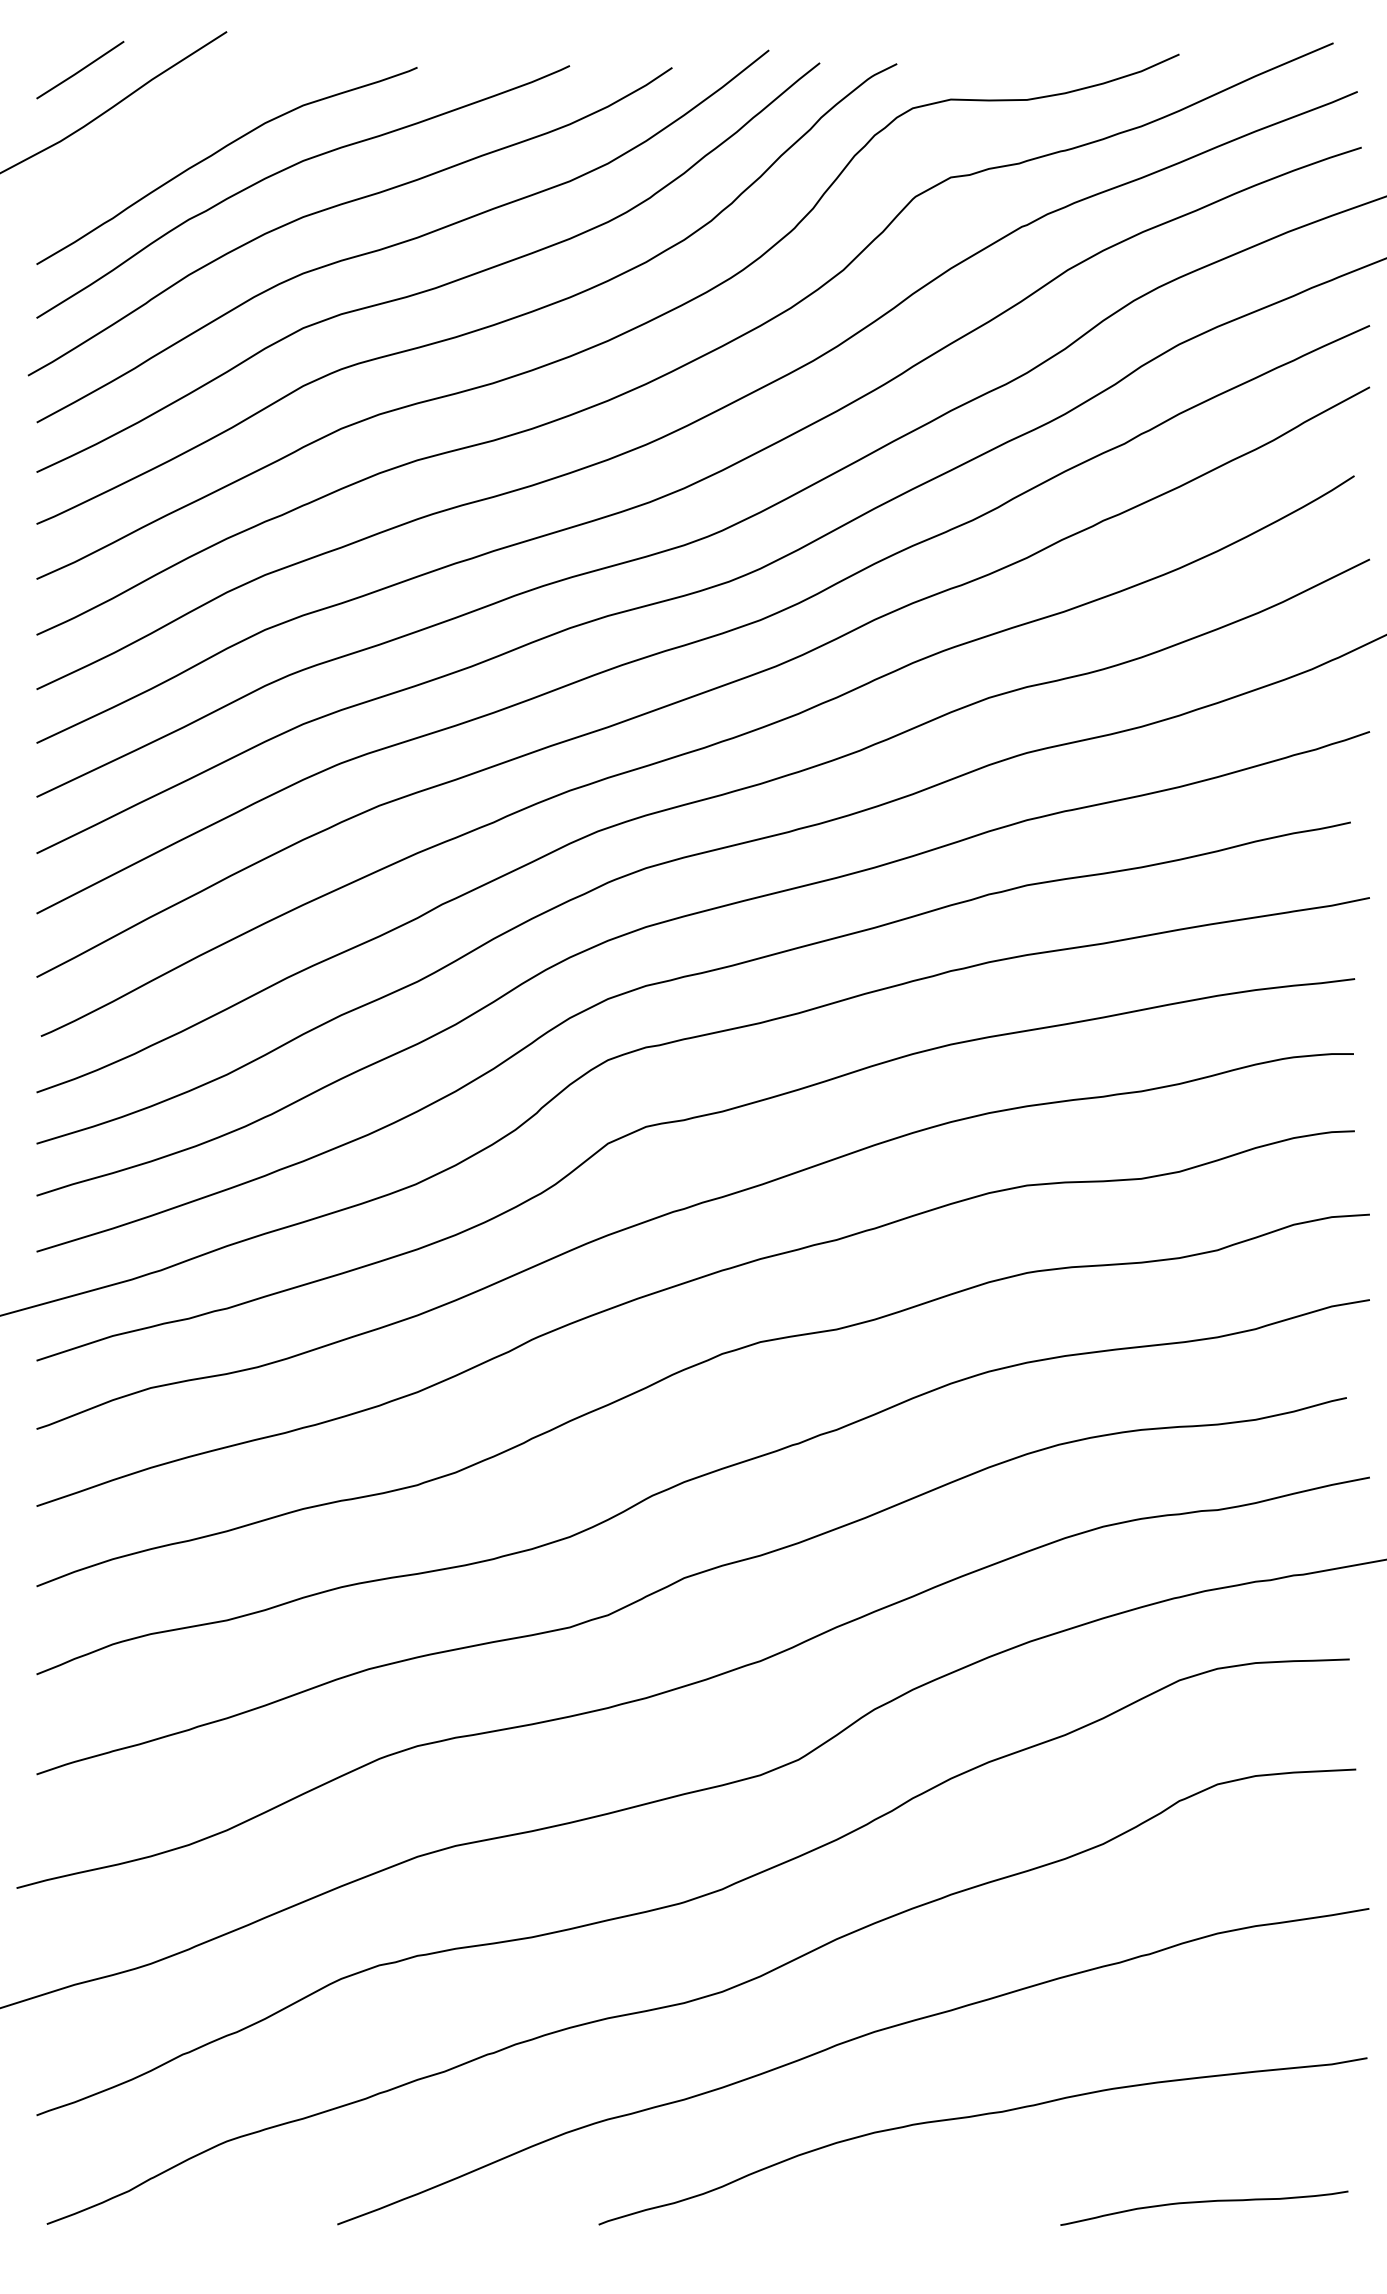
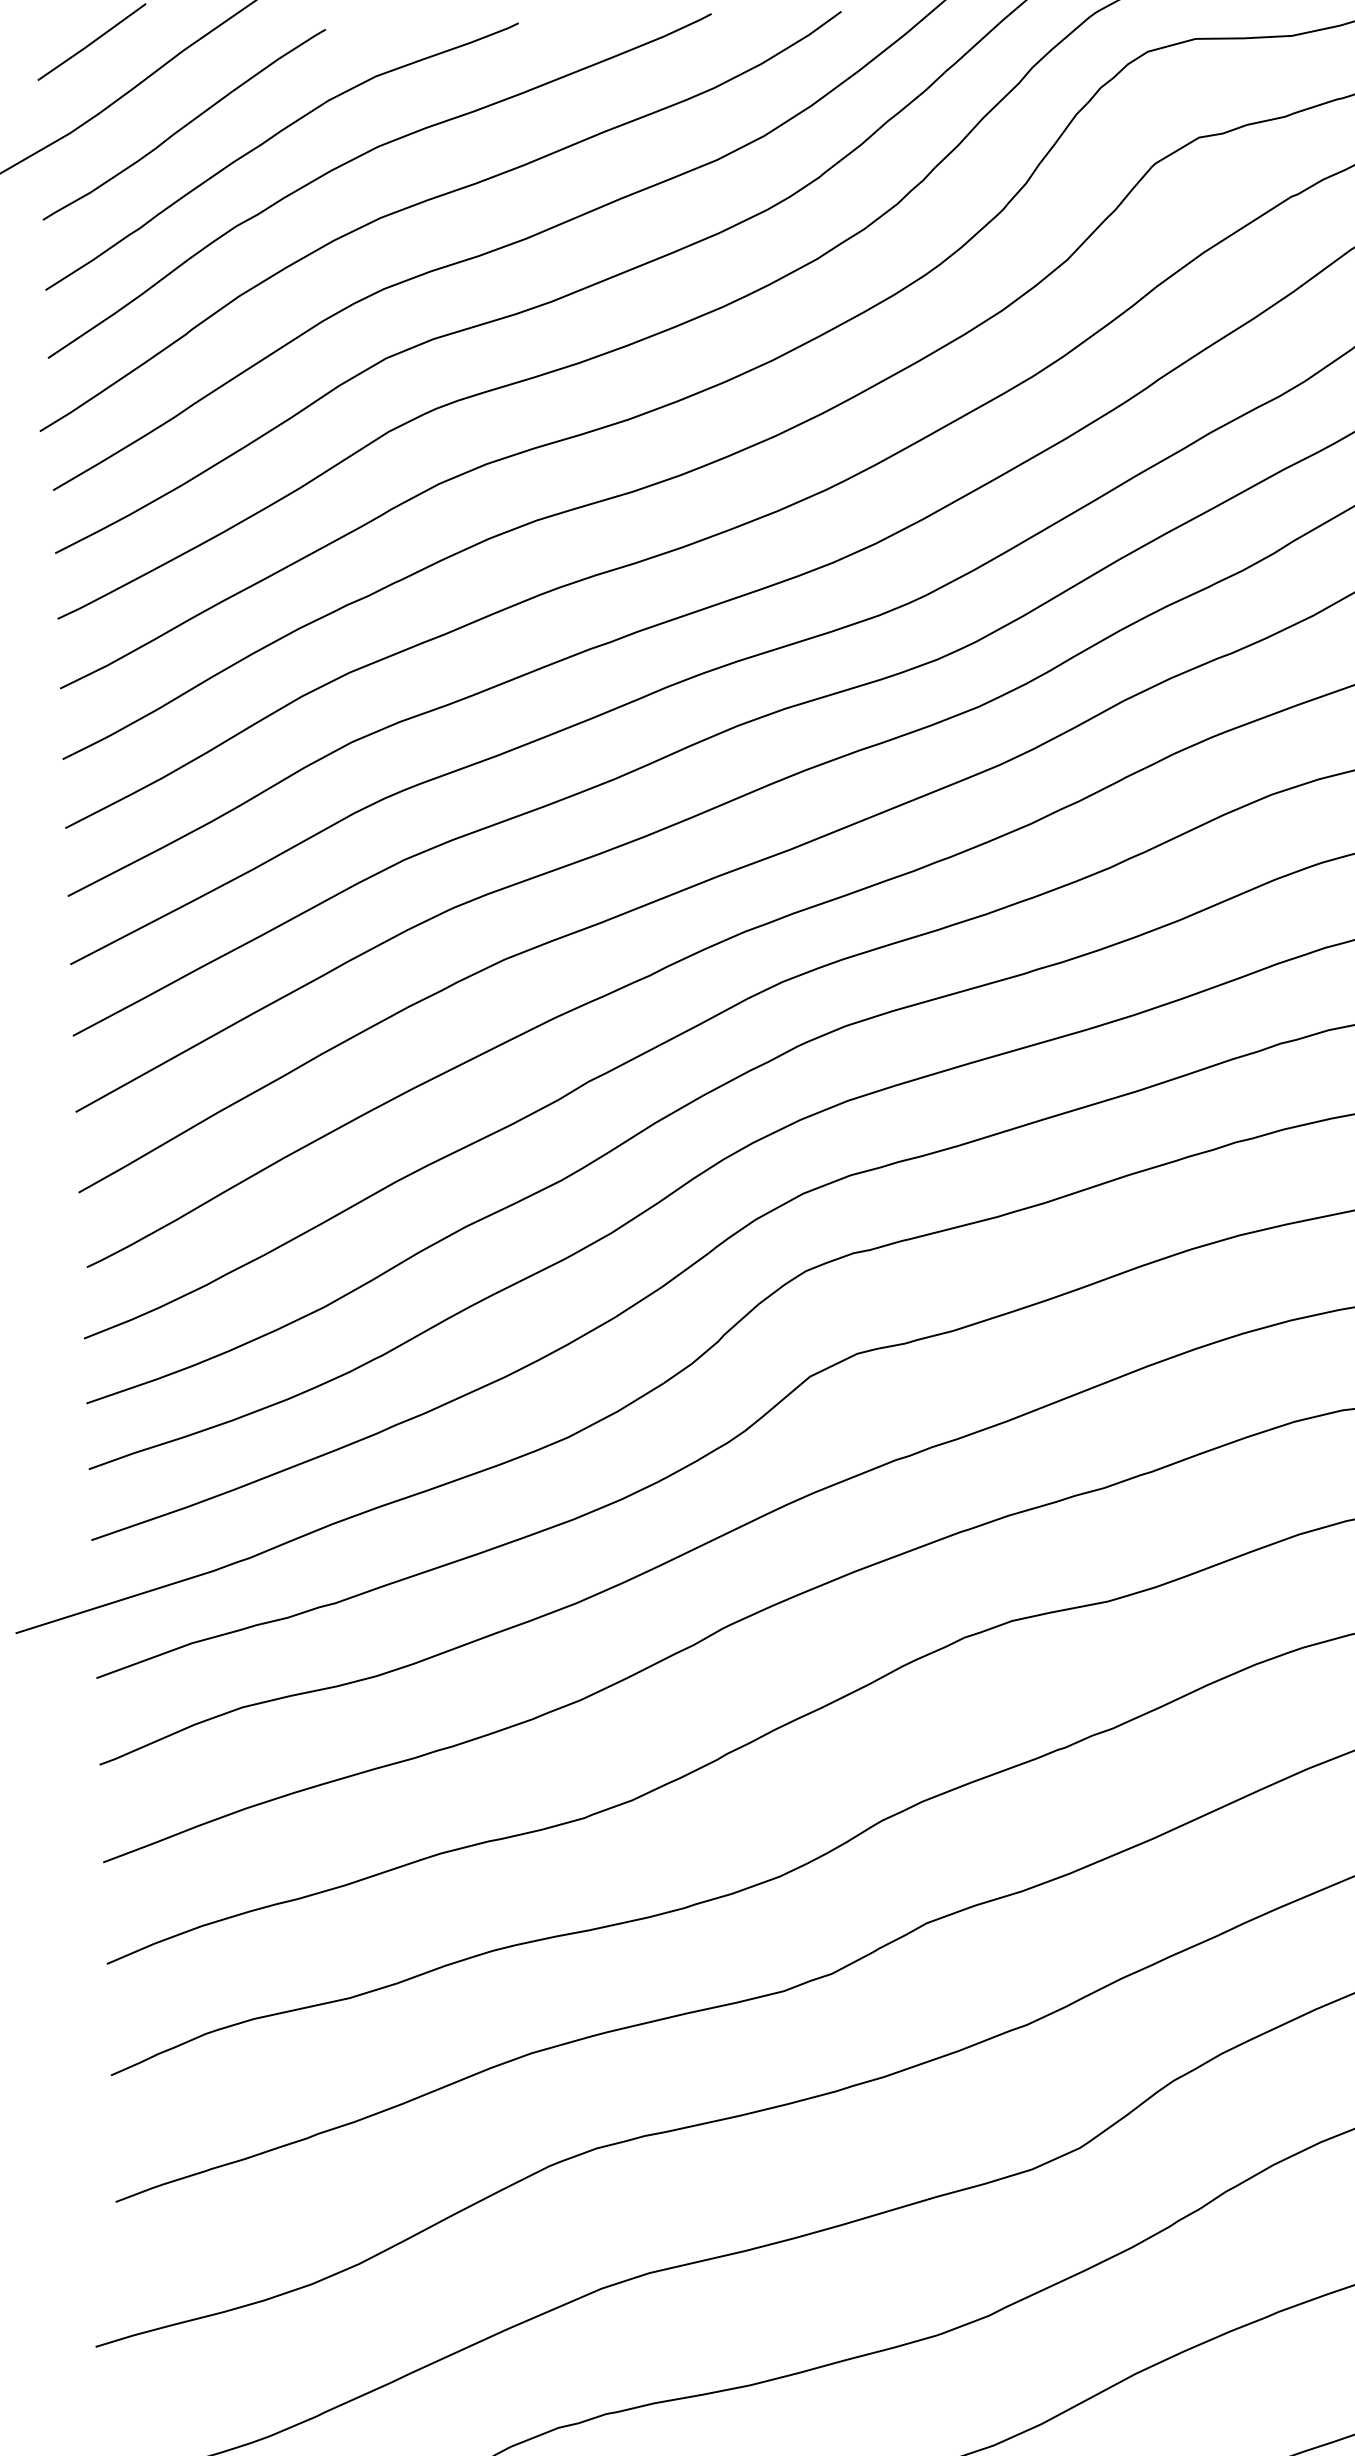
curve: (151, 137) -> (185, 124), added

